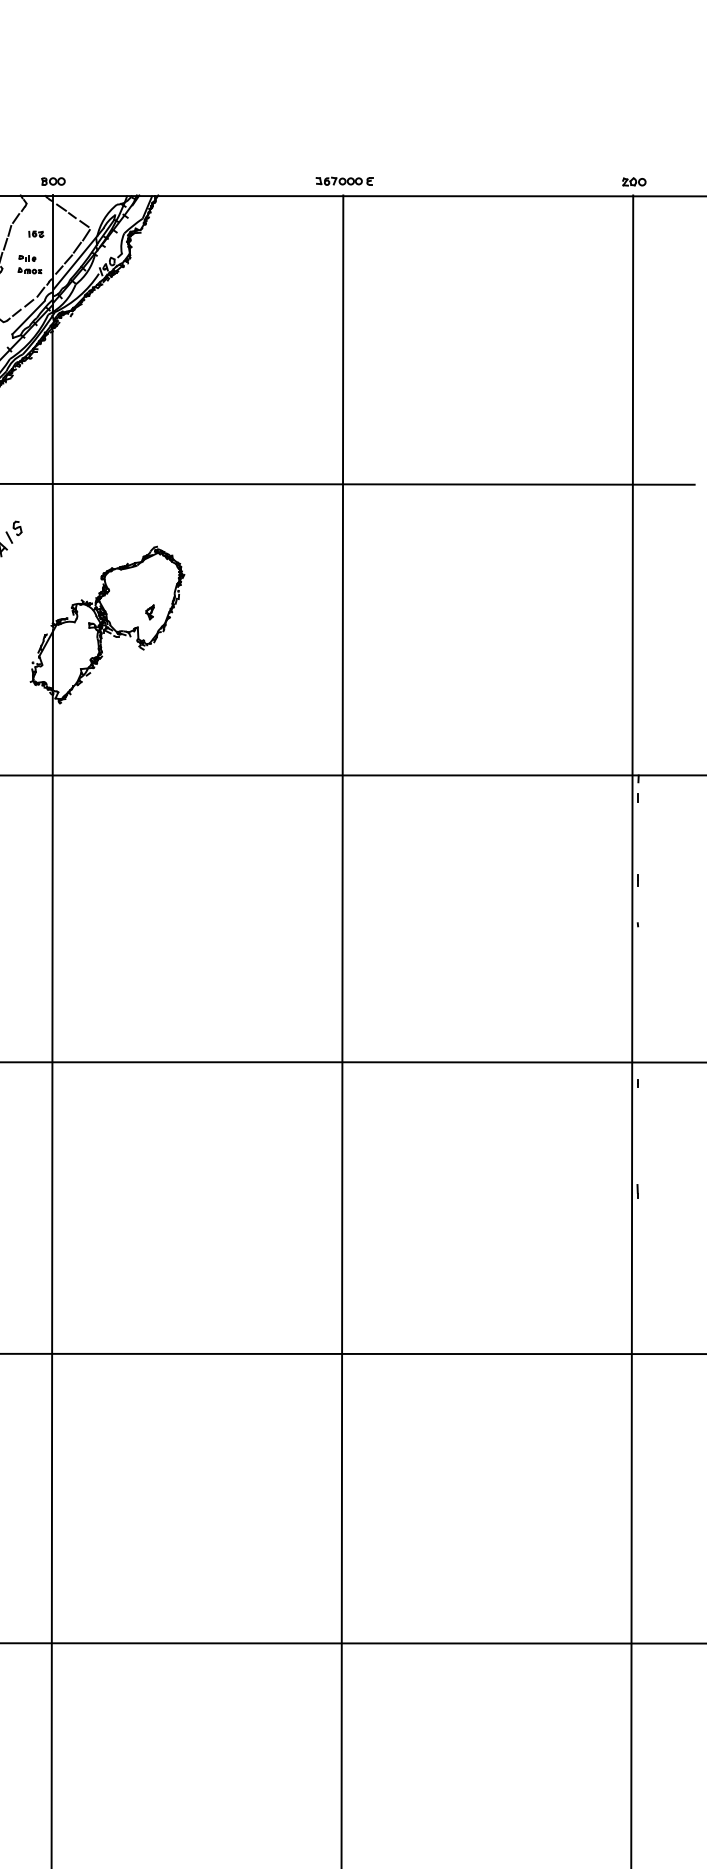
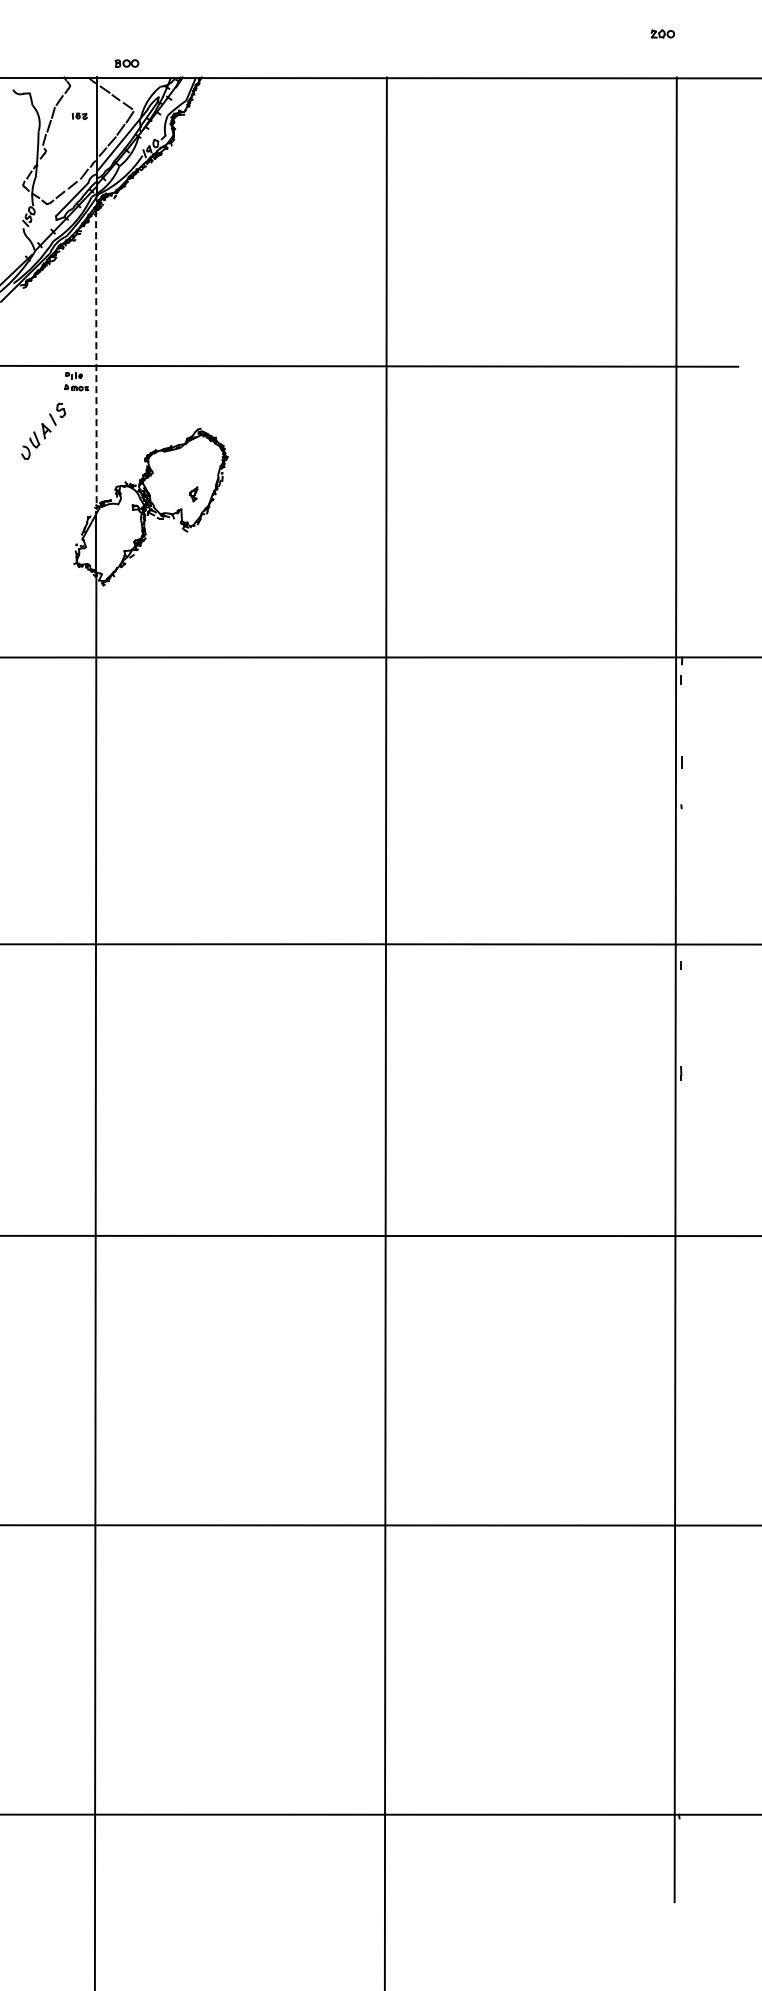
part: (343, 180) -> (387, 62), removed
part: (52, 181) -> (126, 63), moved
part: (633, 181) -> (662, 33), moved
part: (29, 264) -> (76, 381), moved
line: (52, 478) -> (96, 360), solid -> dashed

